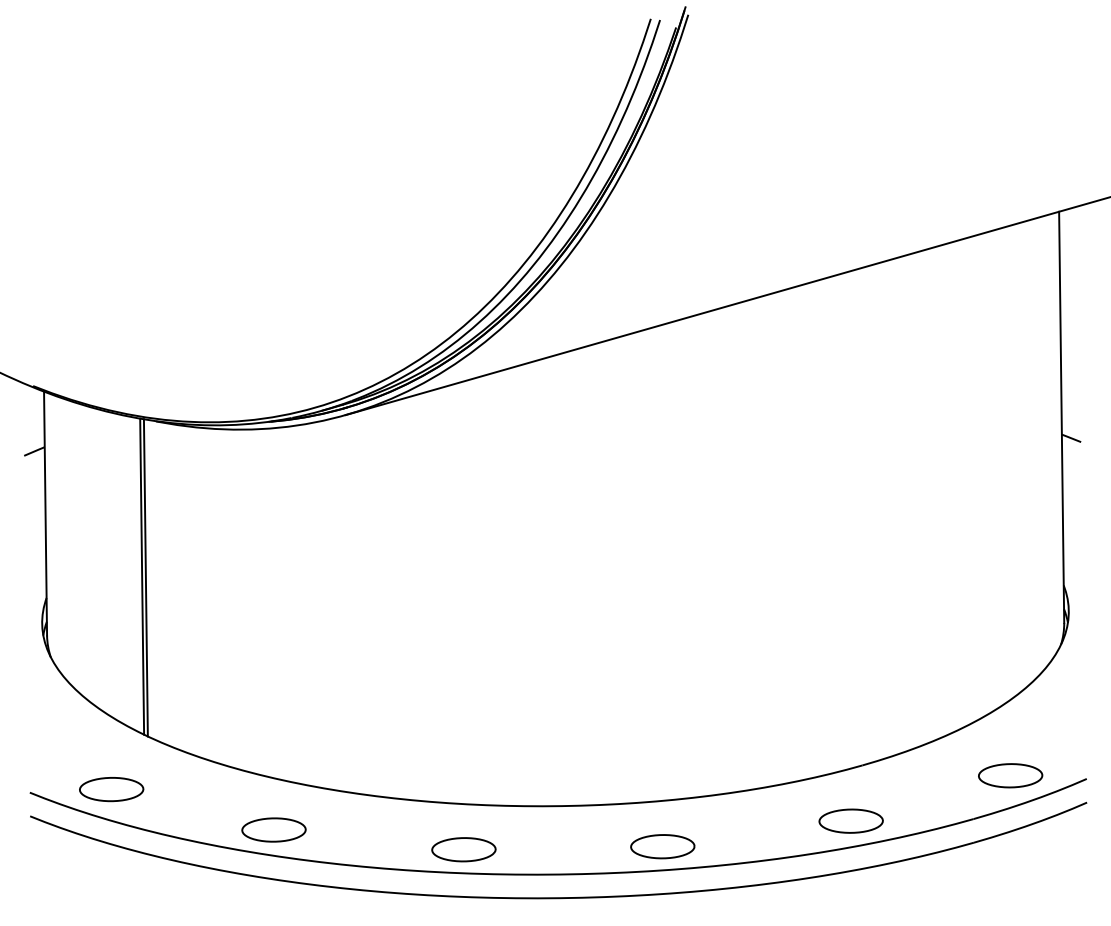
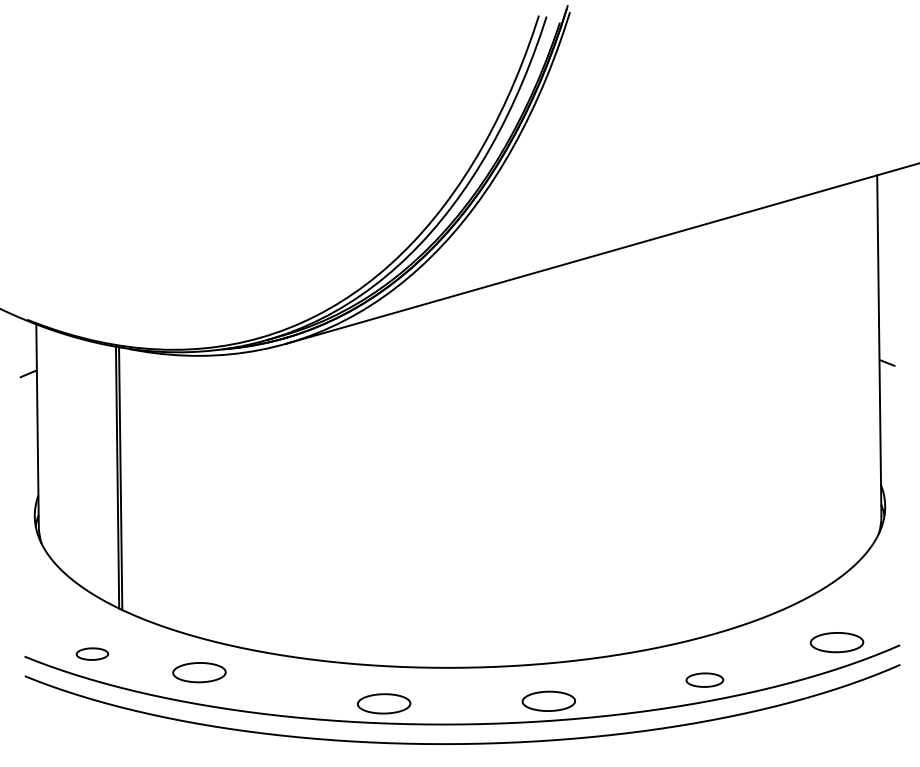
part: (111, 789) -> (92, 653), size x0.6
part: (850, 820) -> (704, 679), size x0.7
part: (273, 829) -> (199, 672), moved

